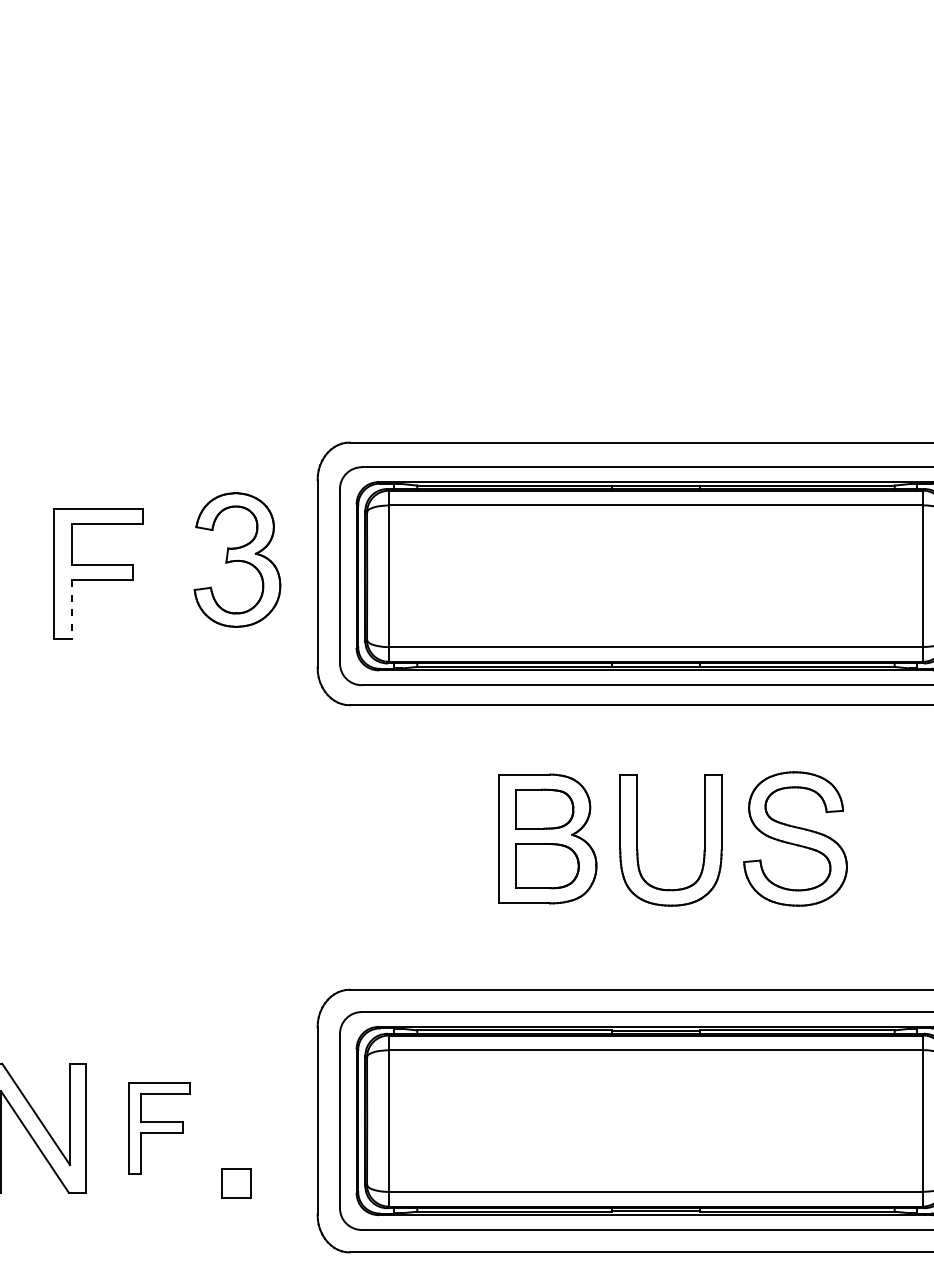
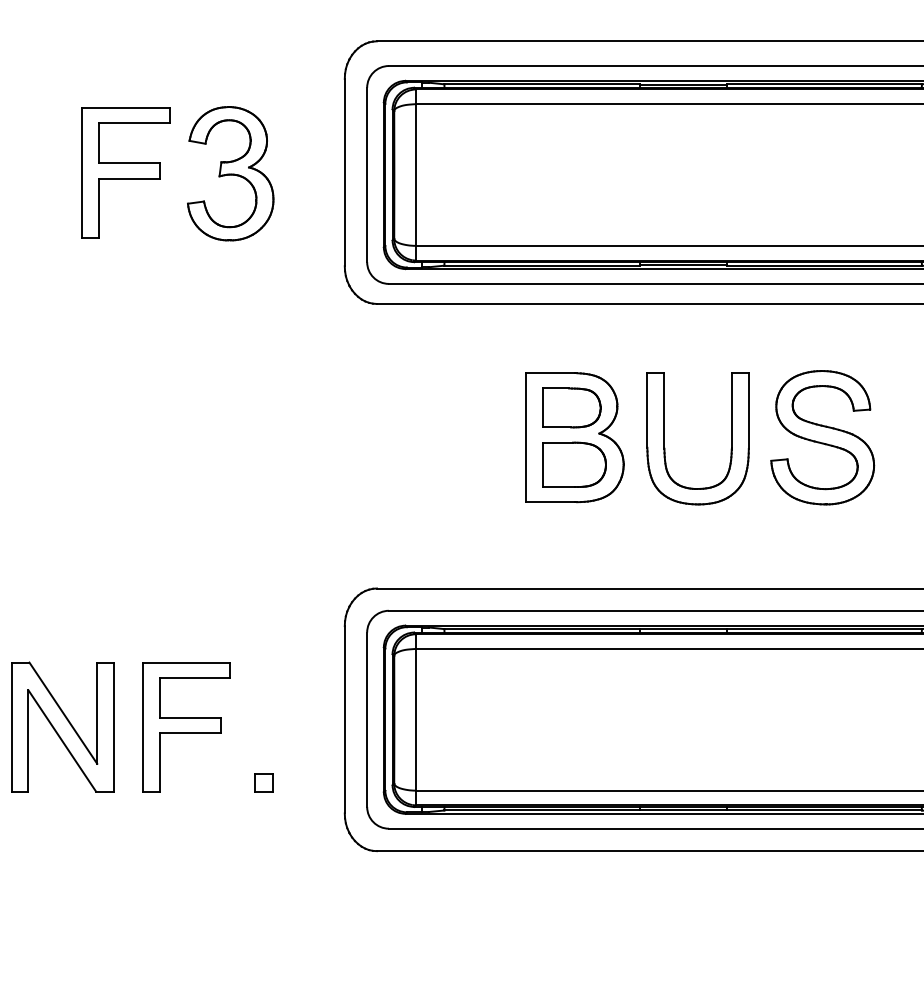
part: (237, 559) -> (230, 173), moved
line: (71, 609) -> (98, 208), dashed -> solid
part: (159, 1128) -> (186, 727), size x1.43
part: (236, 1183) -> (263, 782), size x0.62

